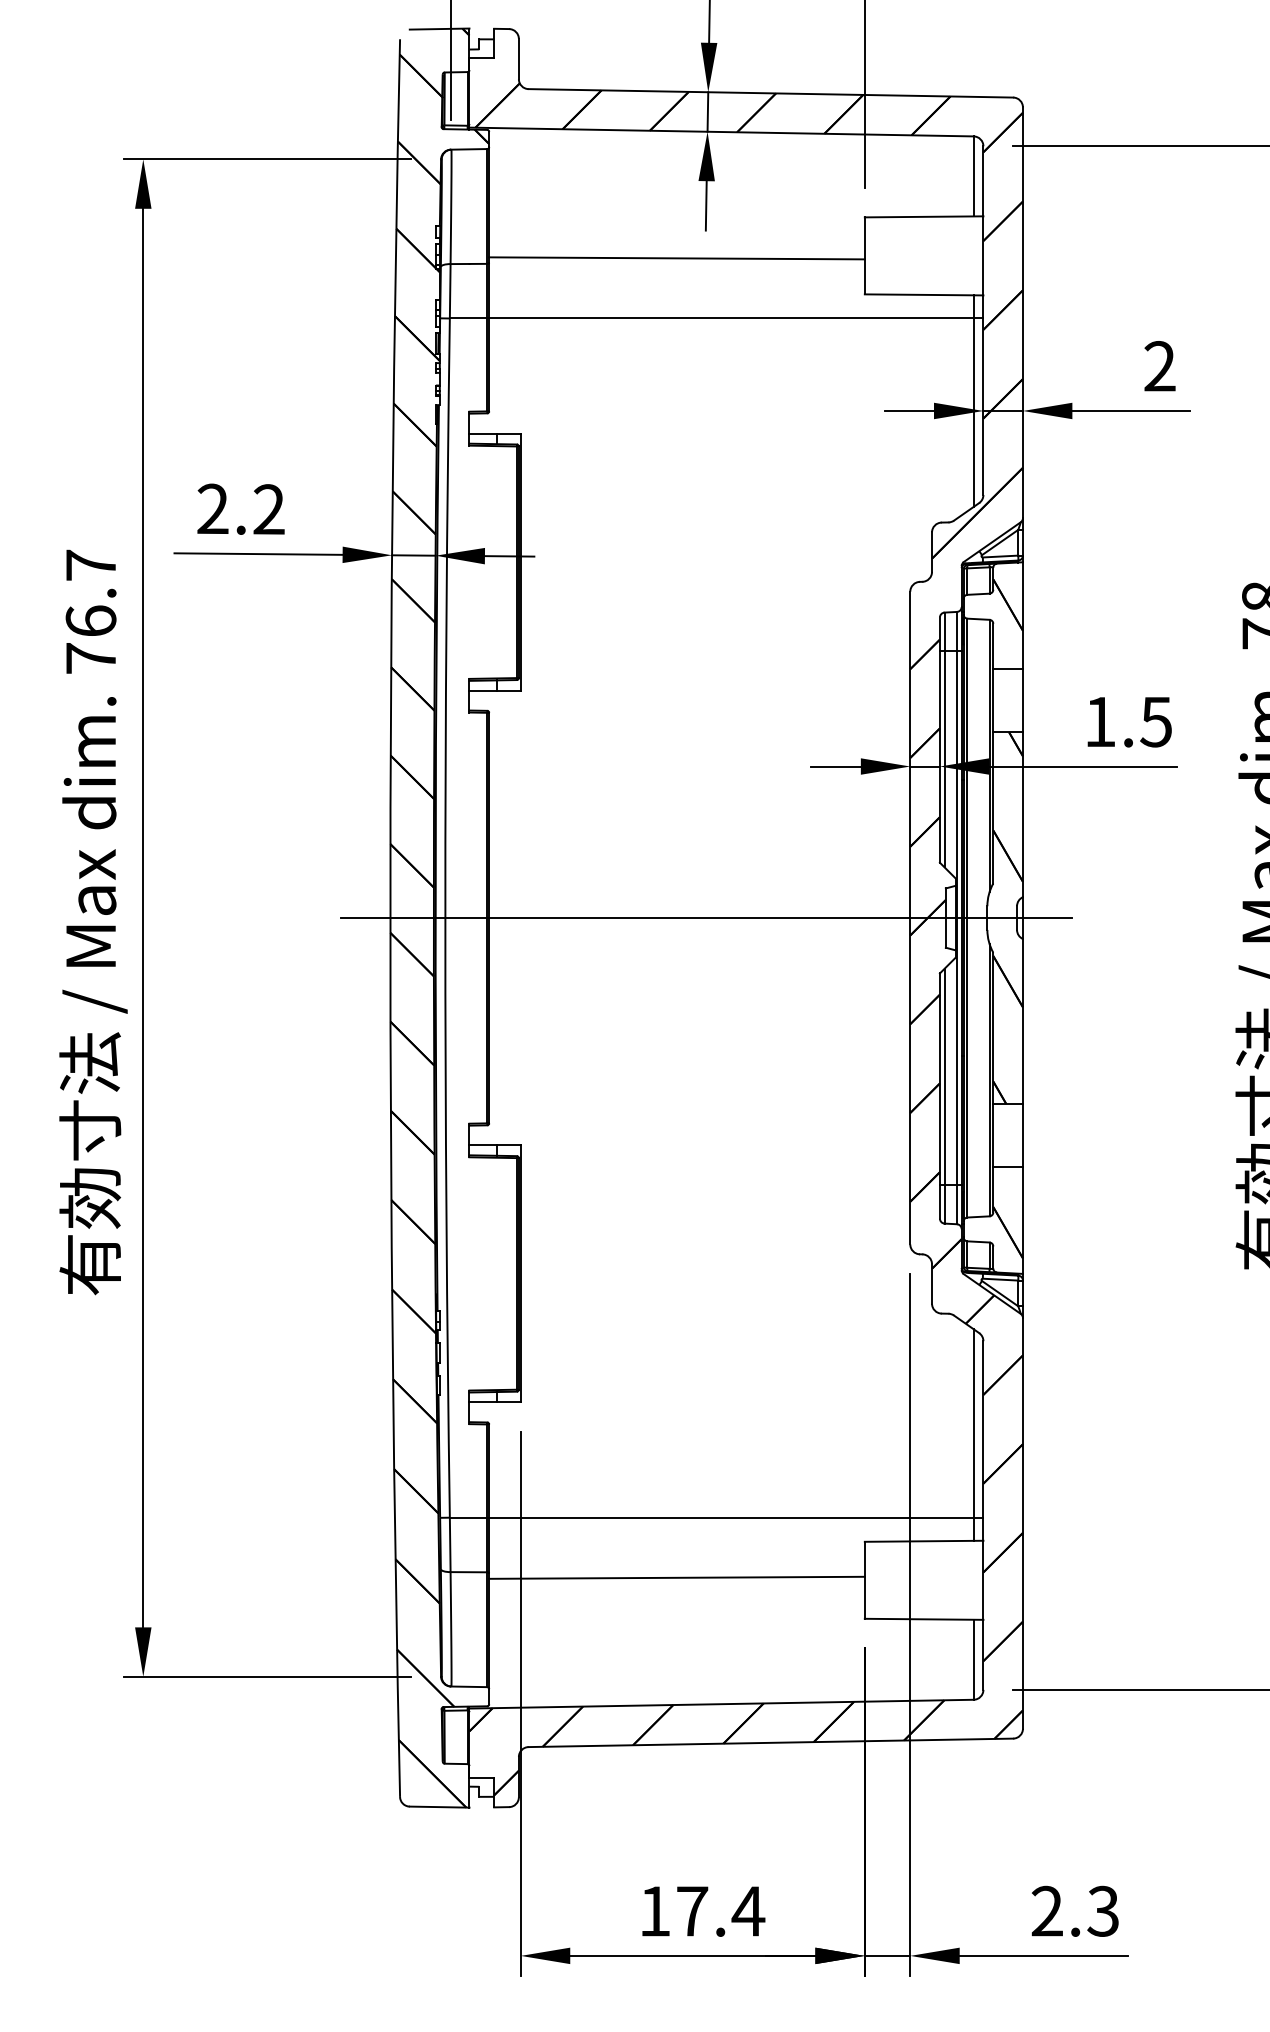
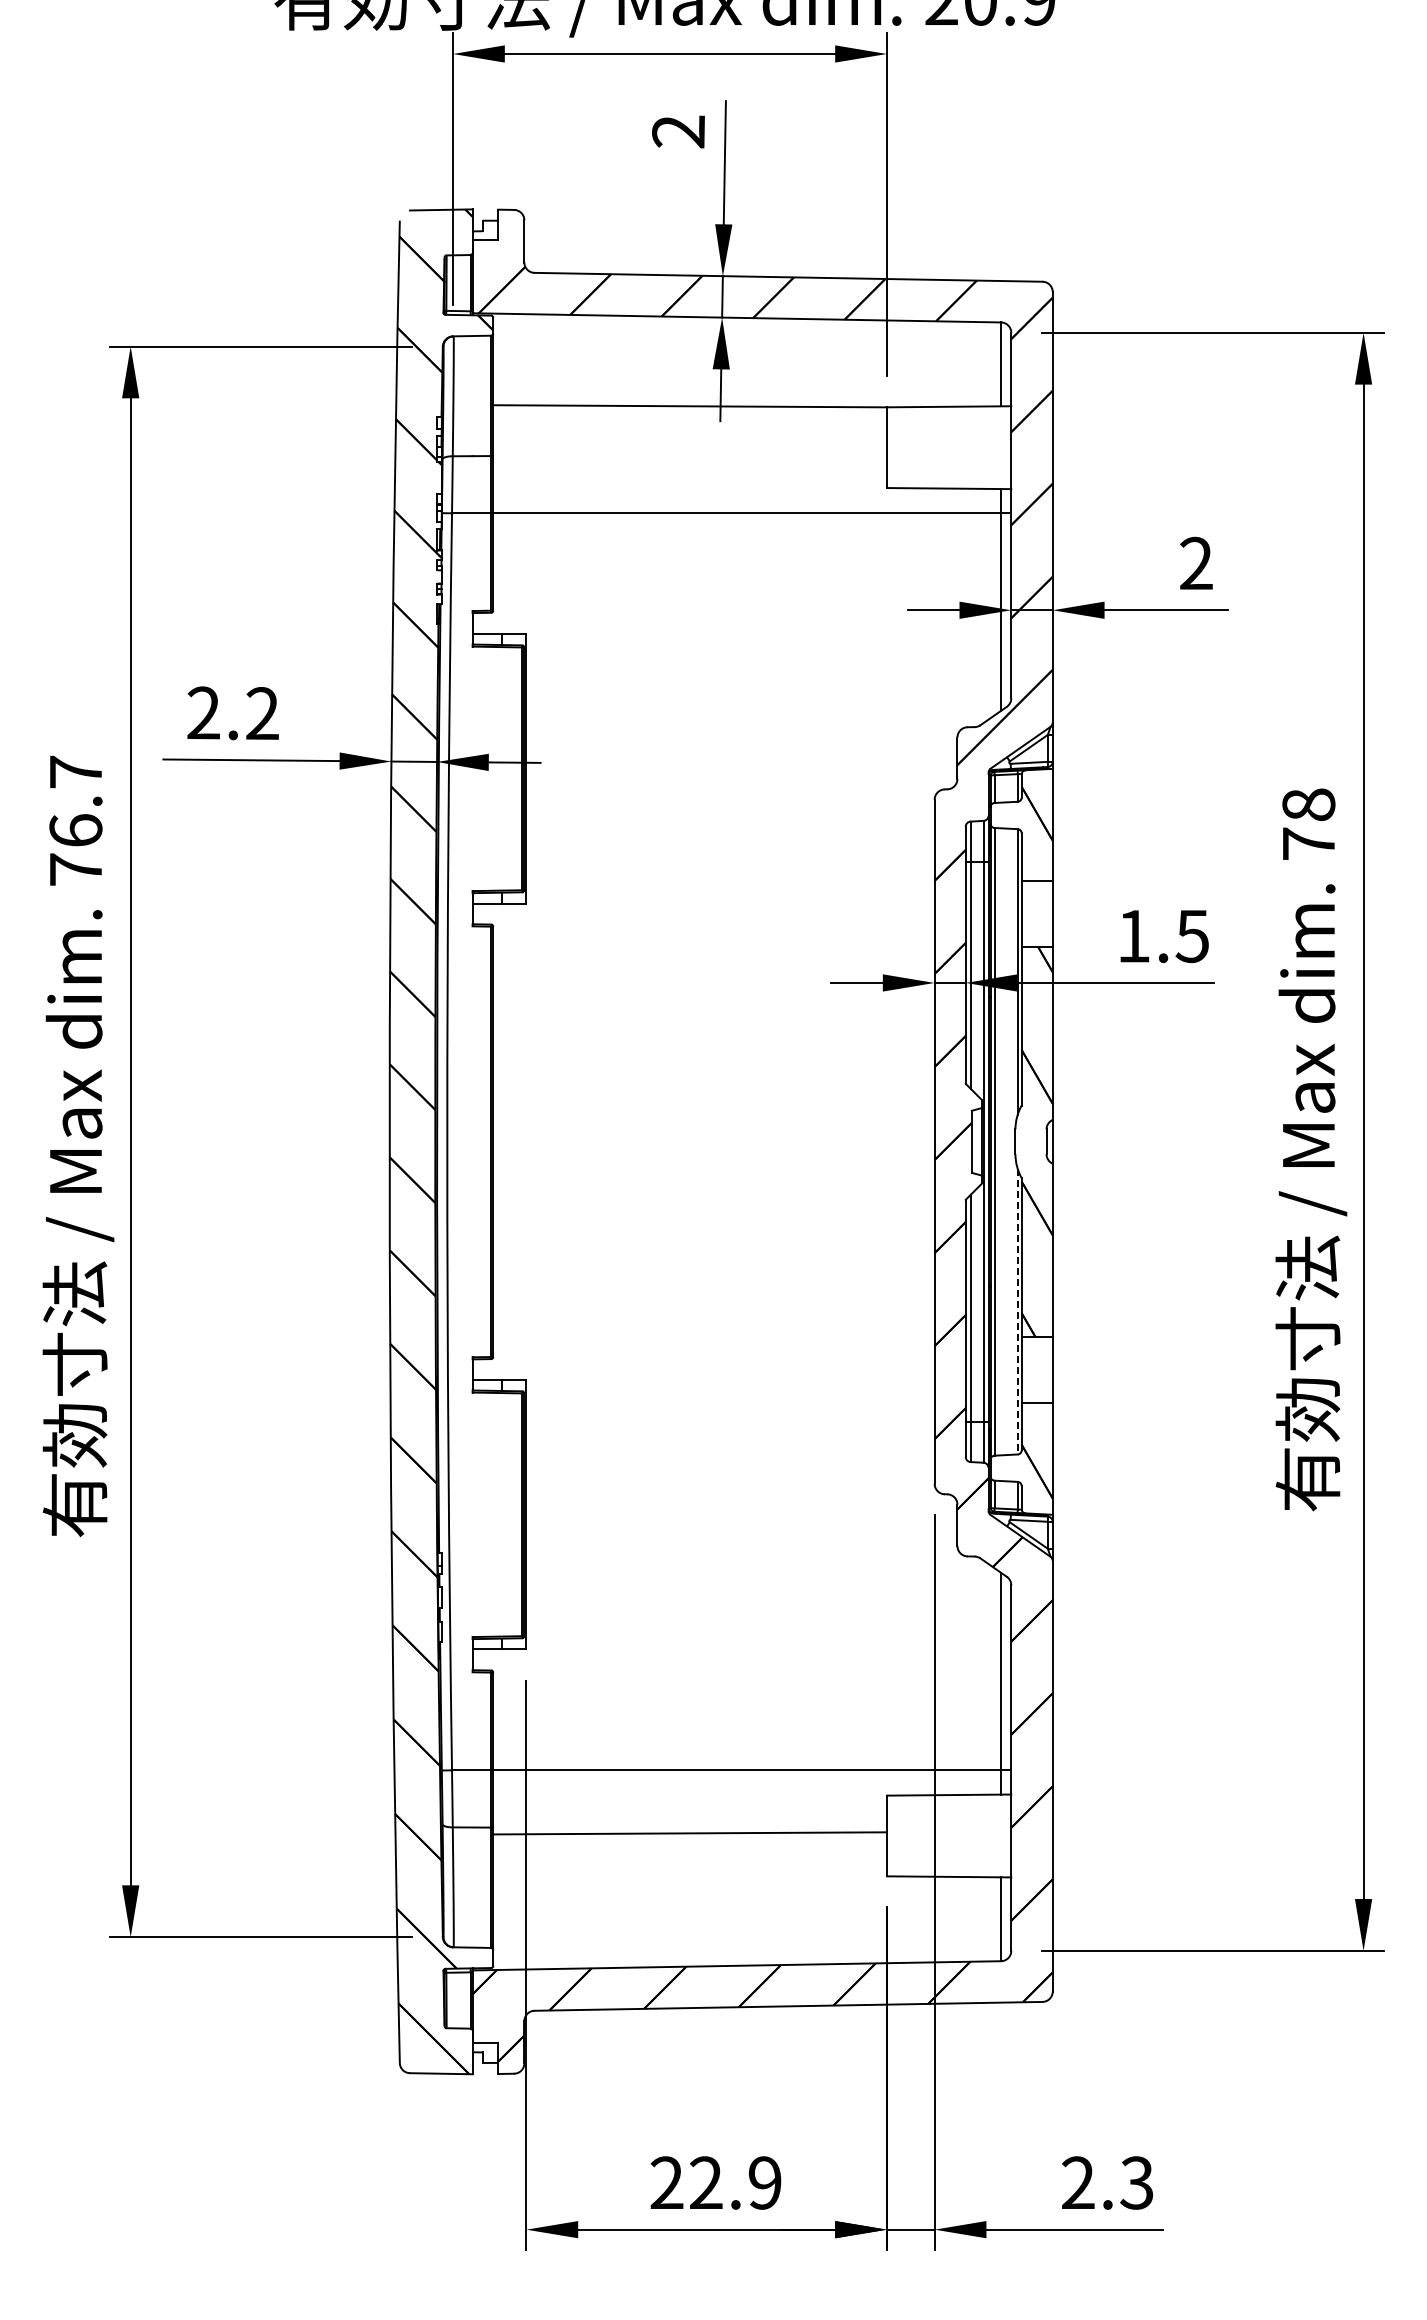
line: (676, 258) -> (689, 406), moved
line: (705, 917) -> (720, 1141), removed
line: (989, 1079) -> (1017, 1311), solid -> dashed
text: (702, 1910) -> (716, 2182), 17.4 -> 22.9

